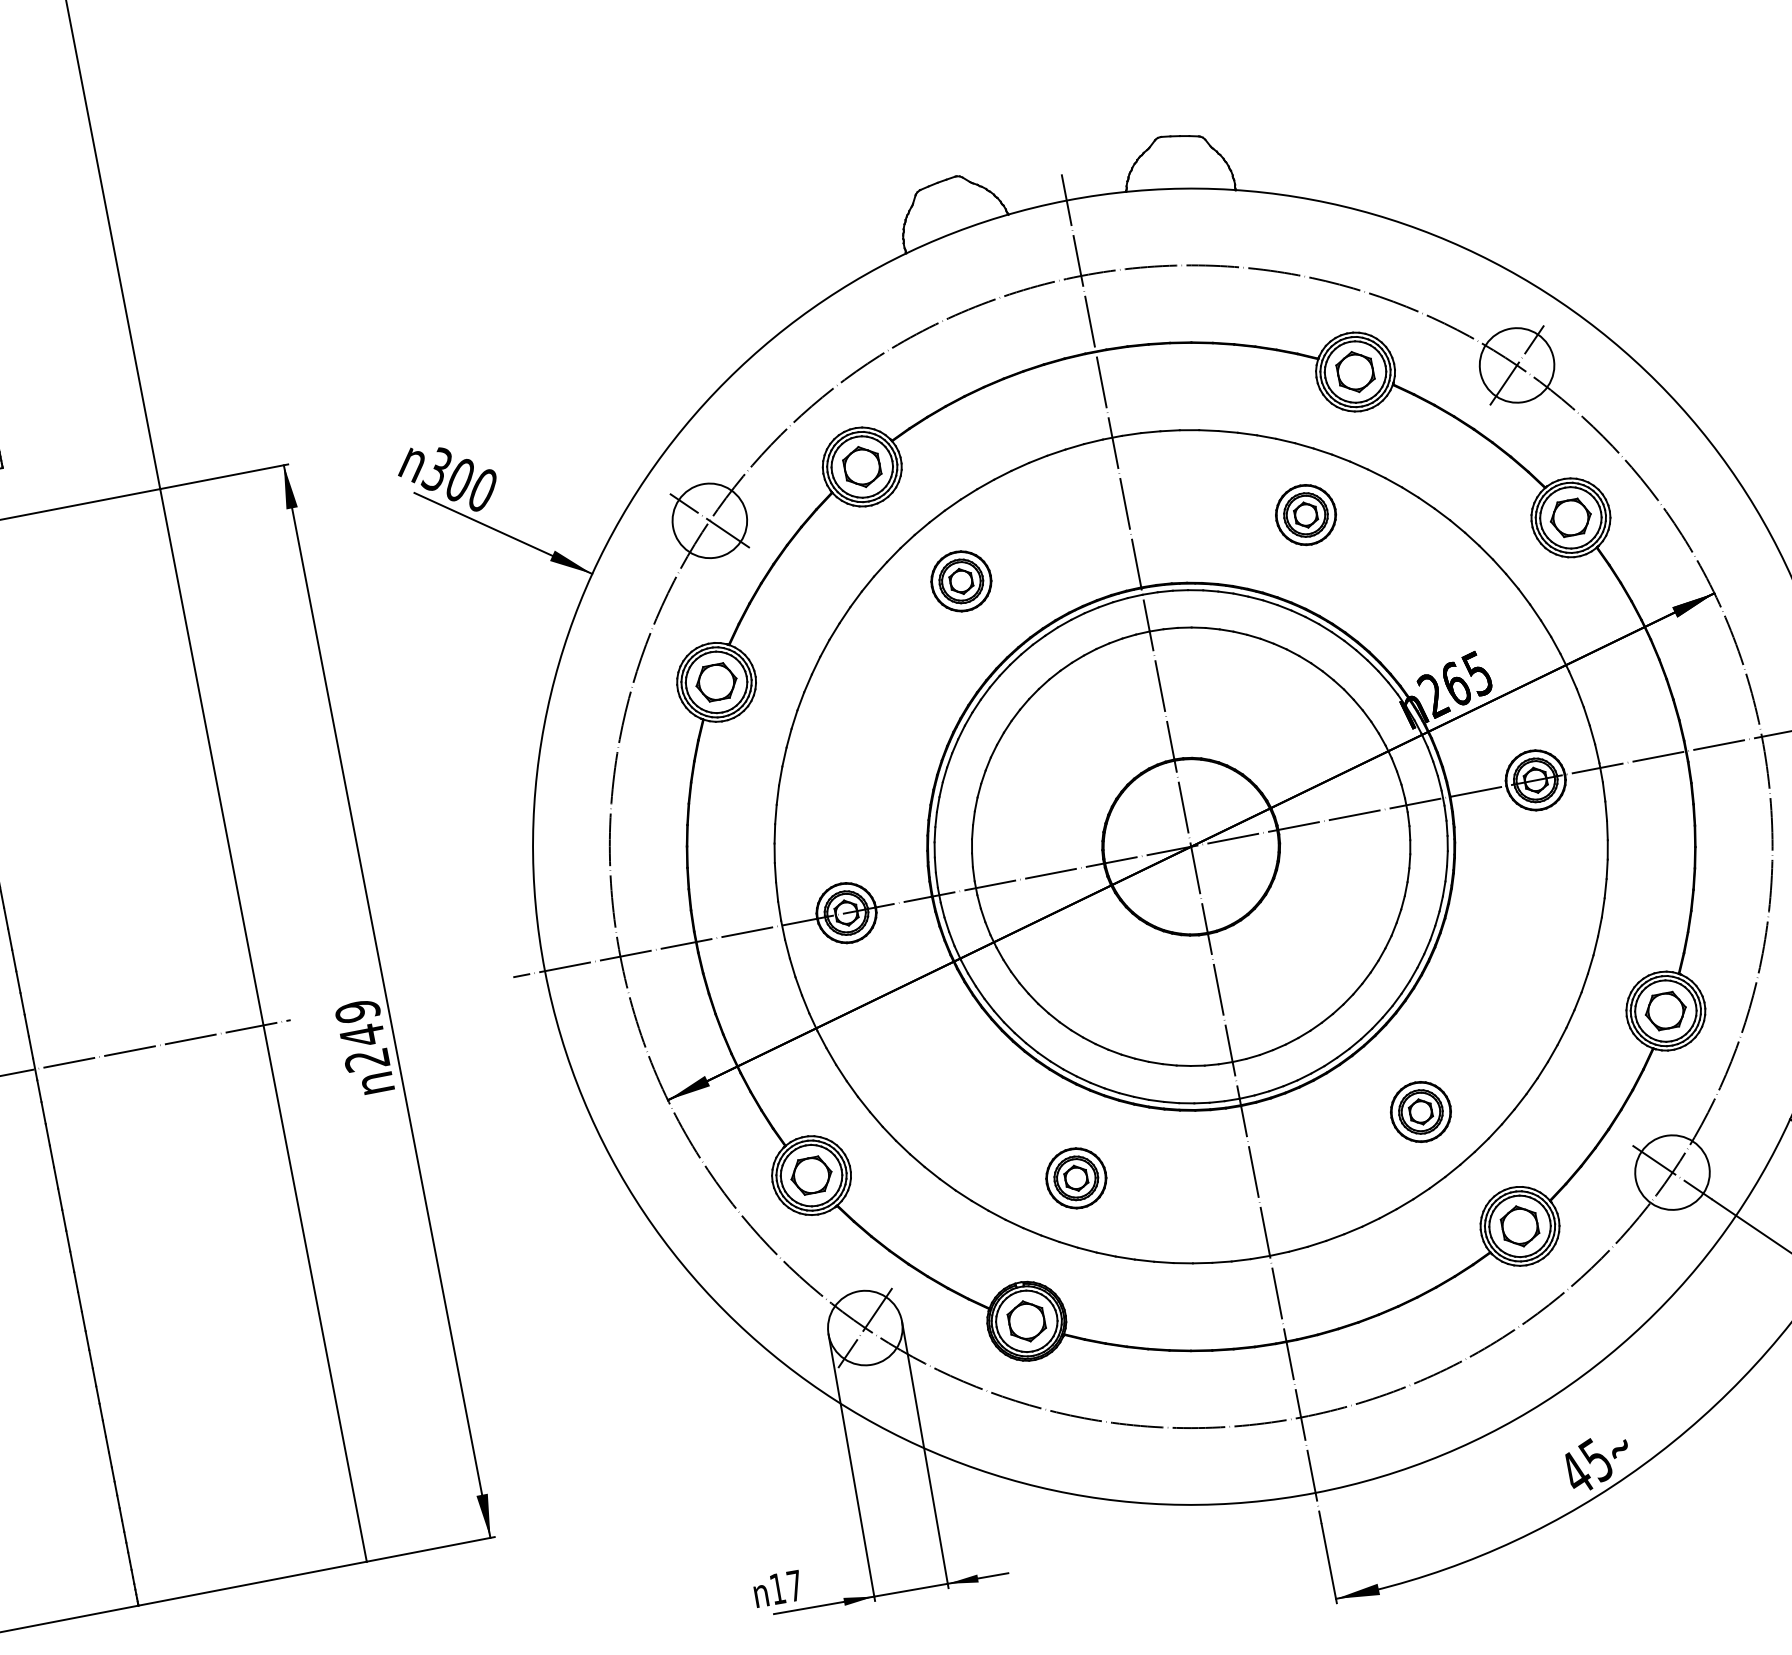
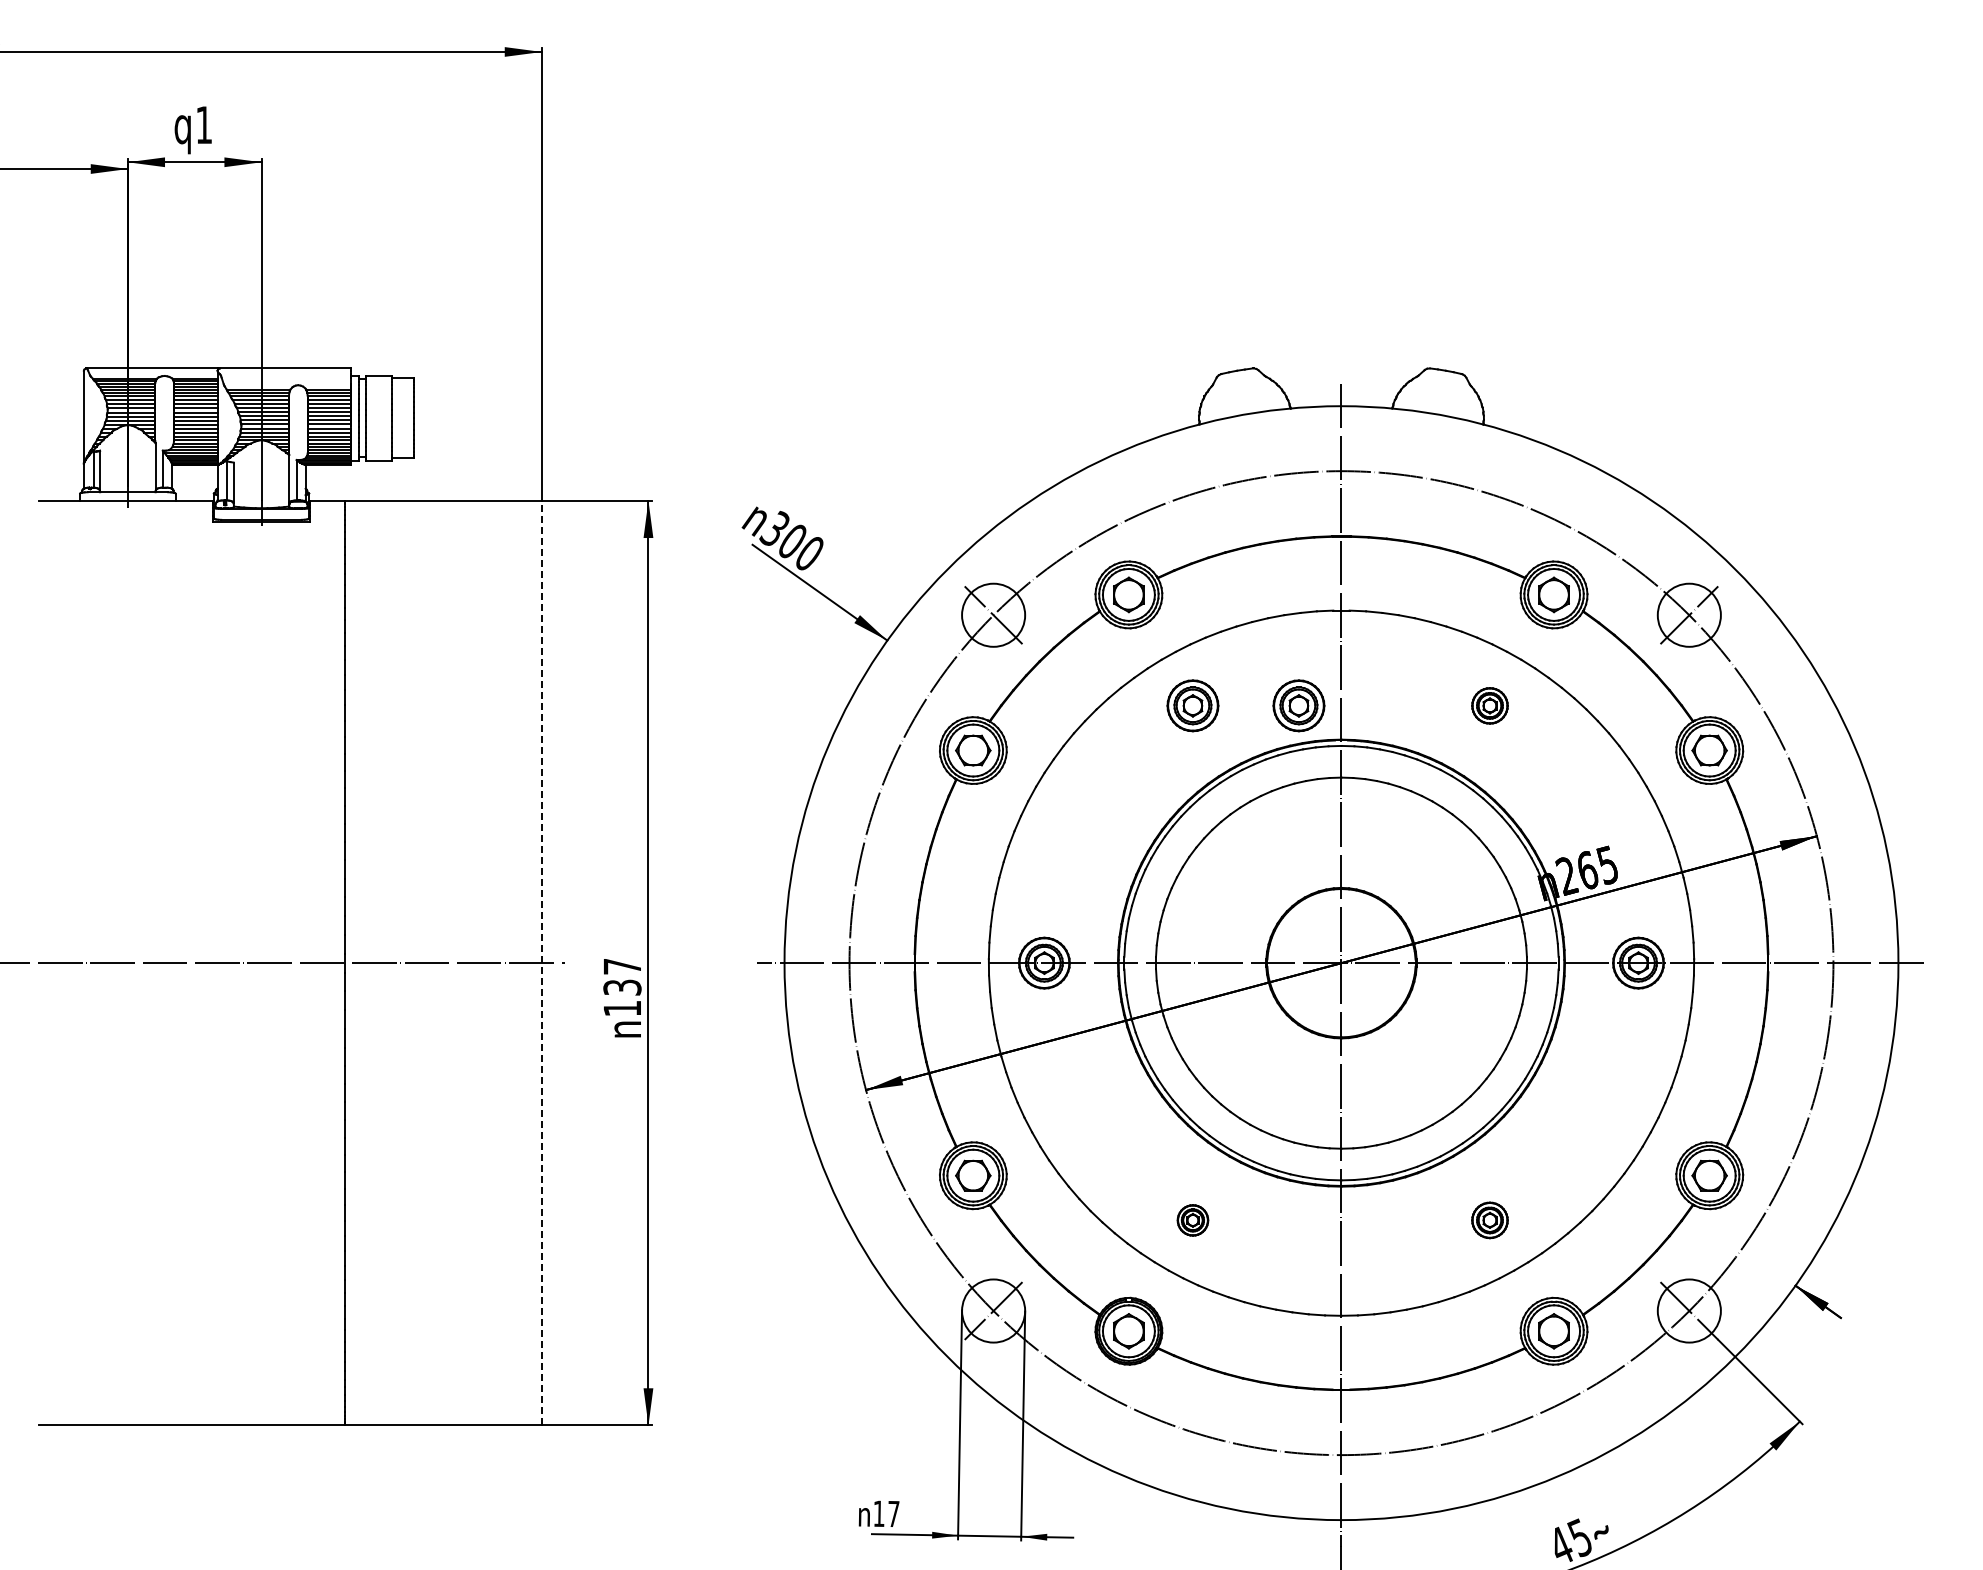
part: (1305, 514) -> (1489, 705), size x0.7
part: (1083, 557) -> (1298, 705), added
line: (262, 1024) -> (541, 962), solid -> dashed
text: (362, 1035) -> (622, 987), 249 -> 137
part: (1420, 1112) -> (1489, 1220), size x0.7
part: (1075, 1178) -> (1192, 1220), size x0.6

